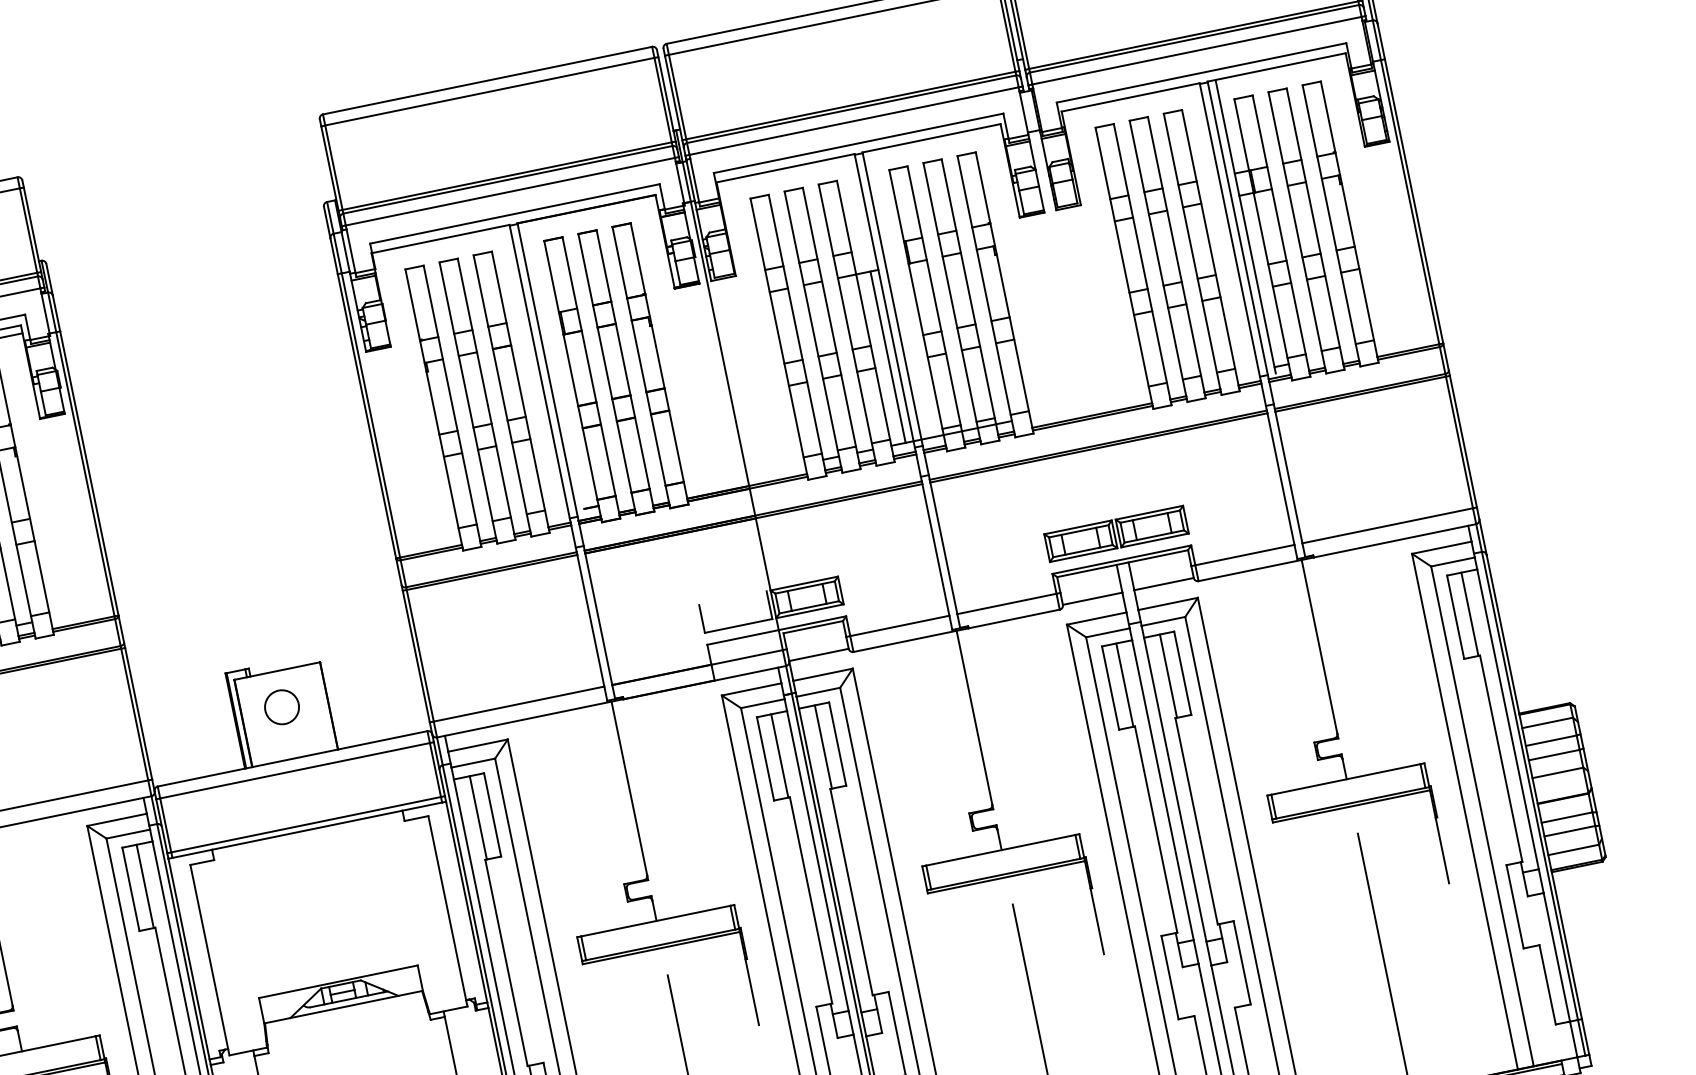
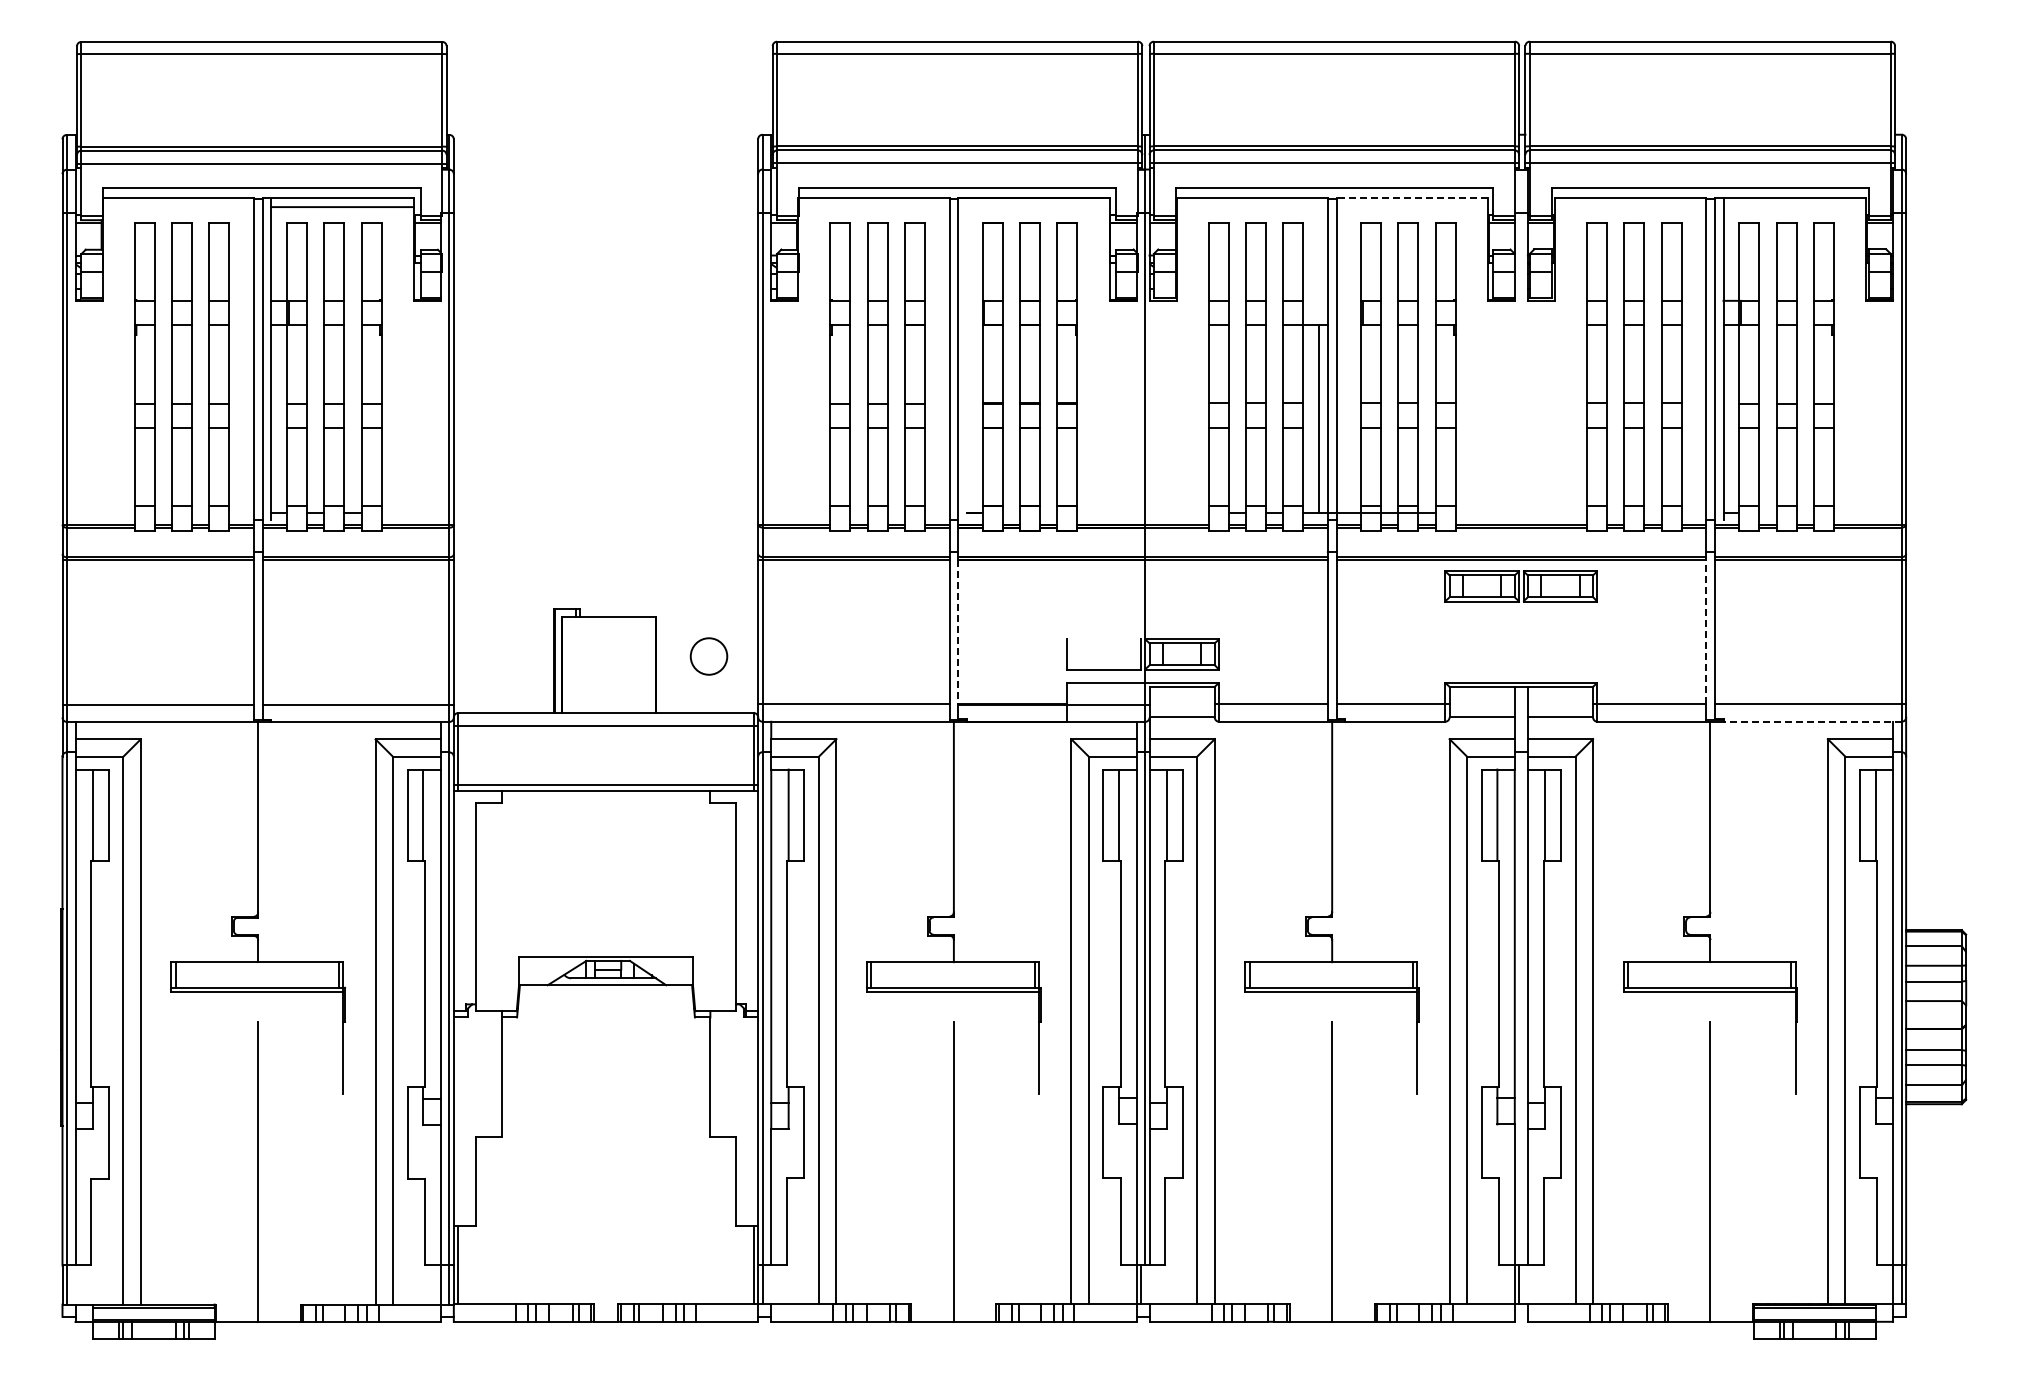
line: (931, 138) -> (1412, 198), solid -> dashed
line: (1281, 478) -> (1706, 631), solid -> dashed
part: (1115, 534) -> (1520, 586), moved
line: (1394, 540) -> (1812, 721), solid -> dashed
line: (599, 619) -> (958, 632), solid -> dashed
circle: (281, 707) -> (708, 656), moved

